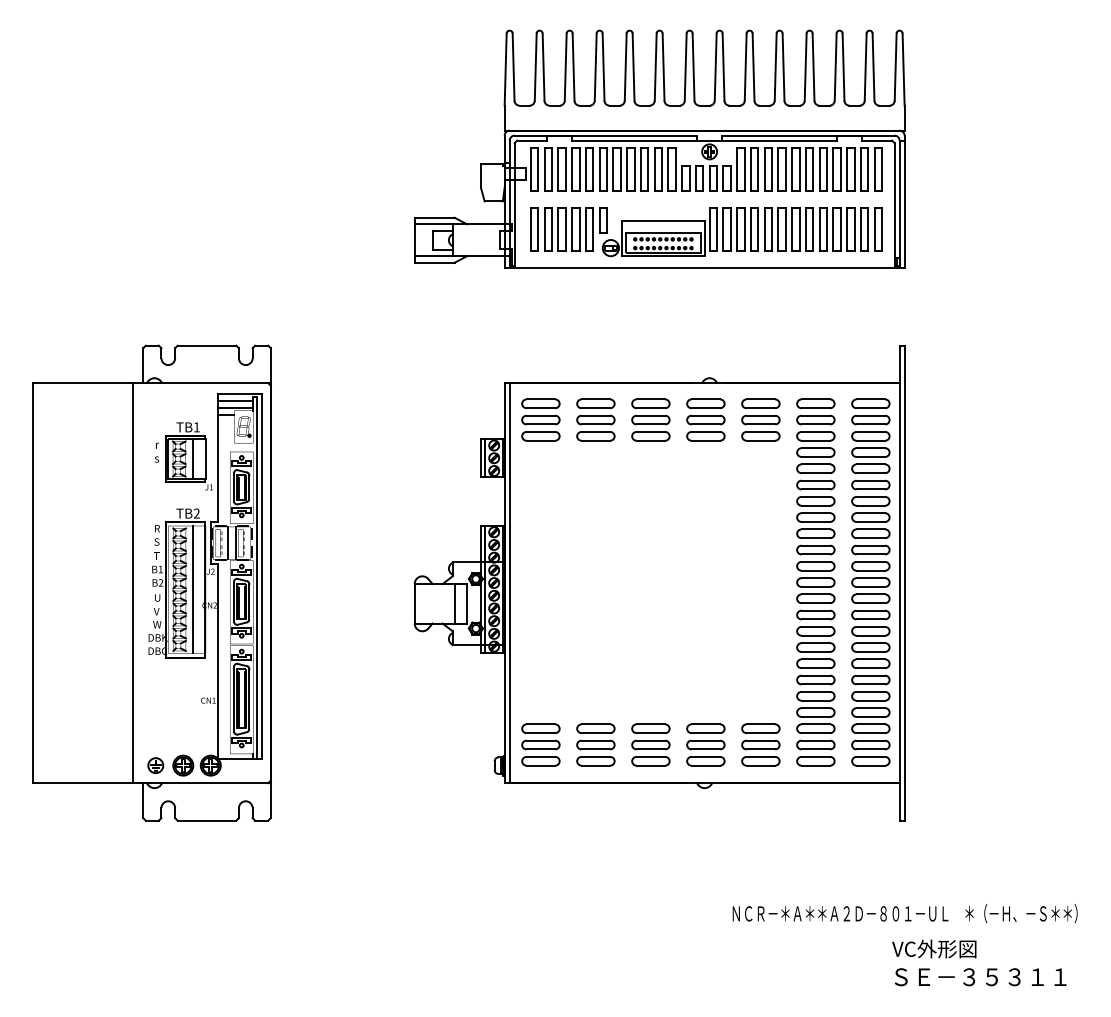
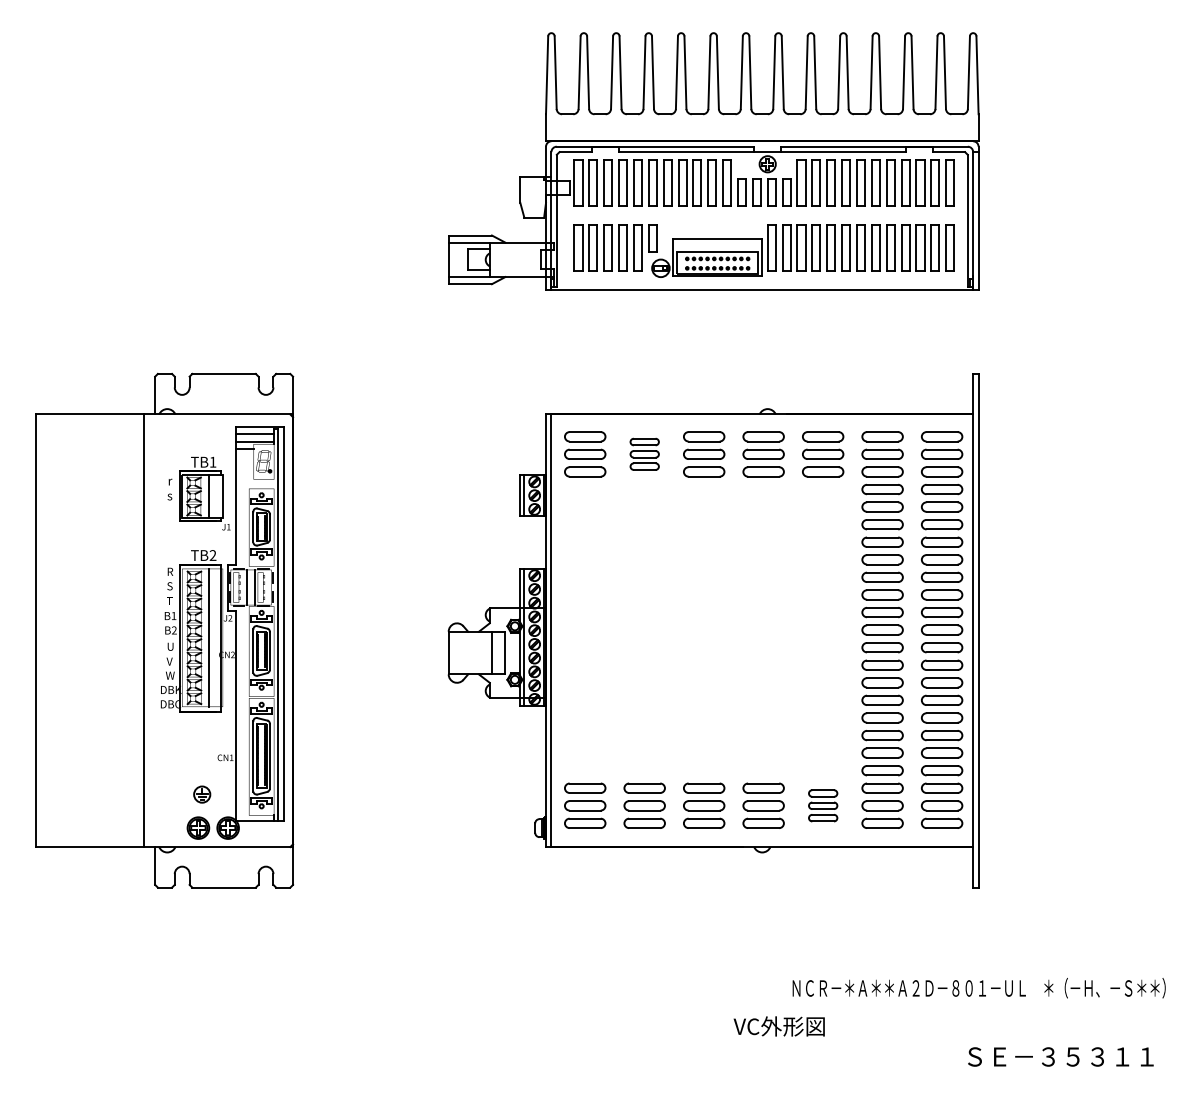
part: (595, 419) -> (644, 453), size x0.7
part: (760, 744) -> (822, 805), size x0.7
part: (155, 765) -> (201, 794), moved
text: (934, 948) -> (779, 1025), moved

